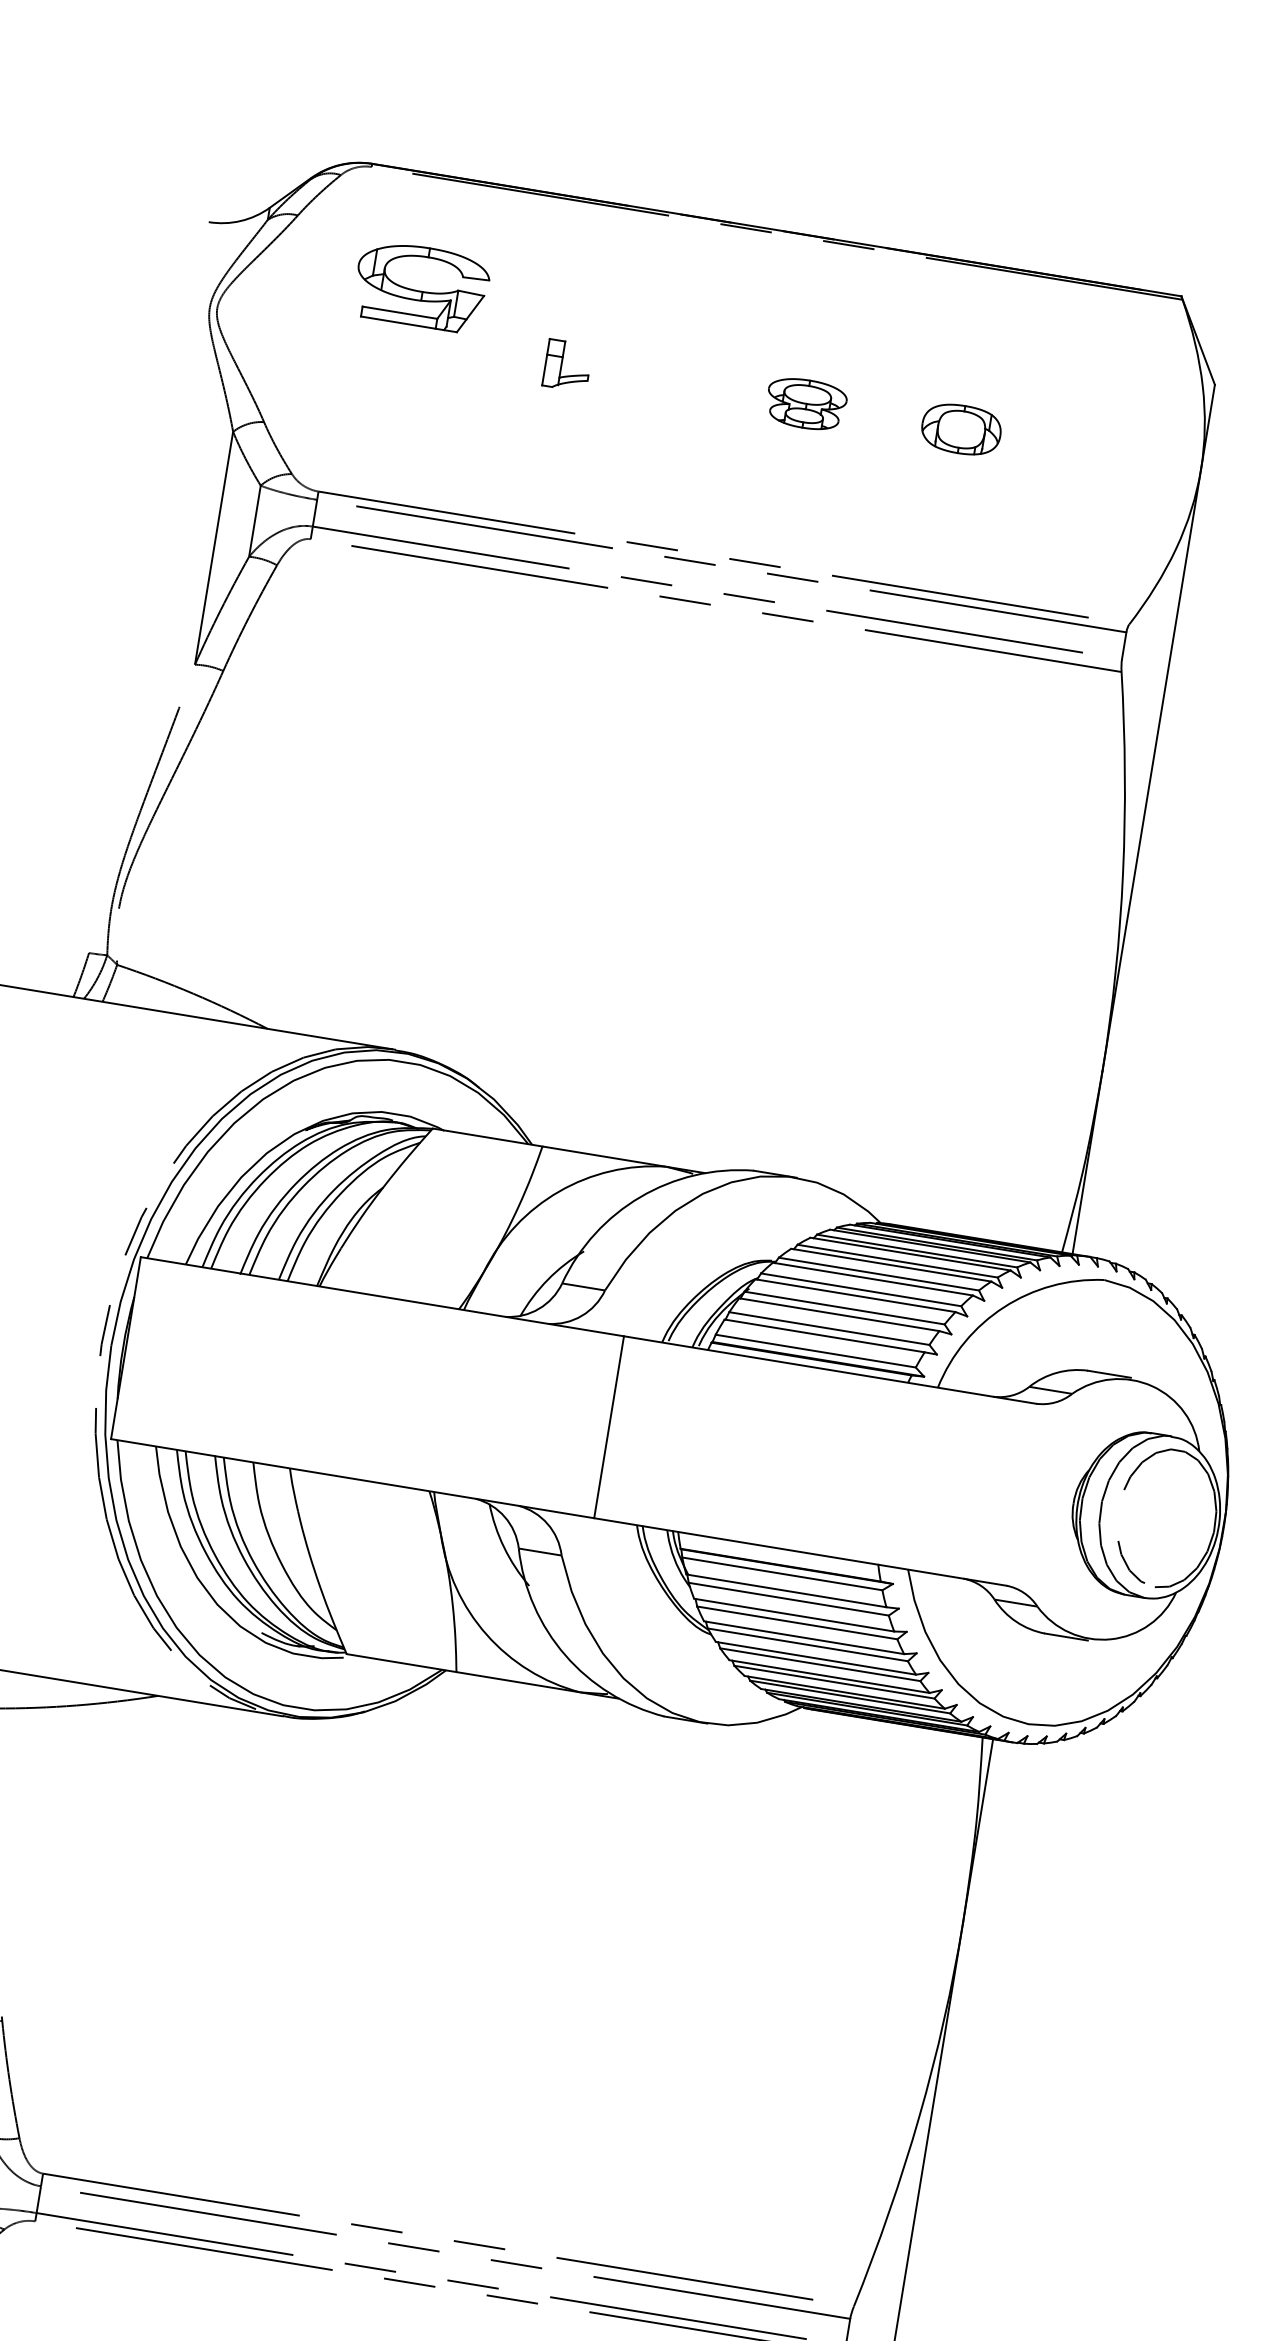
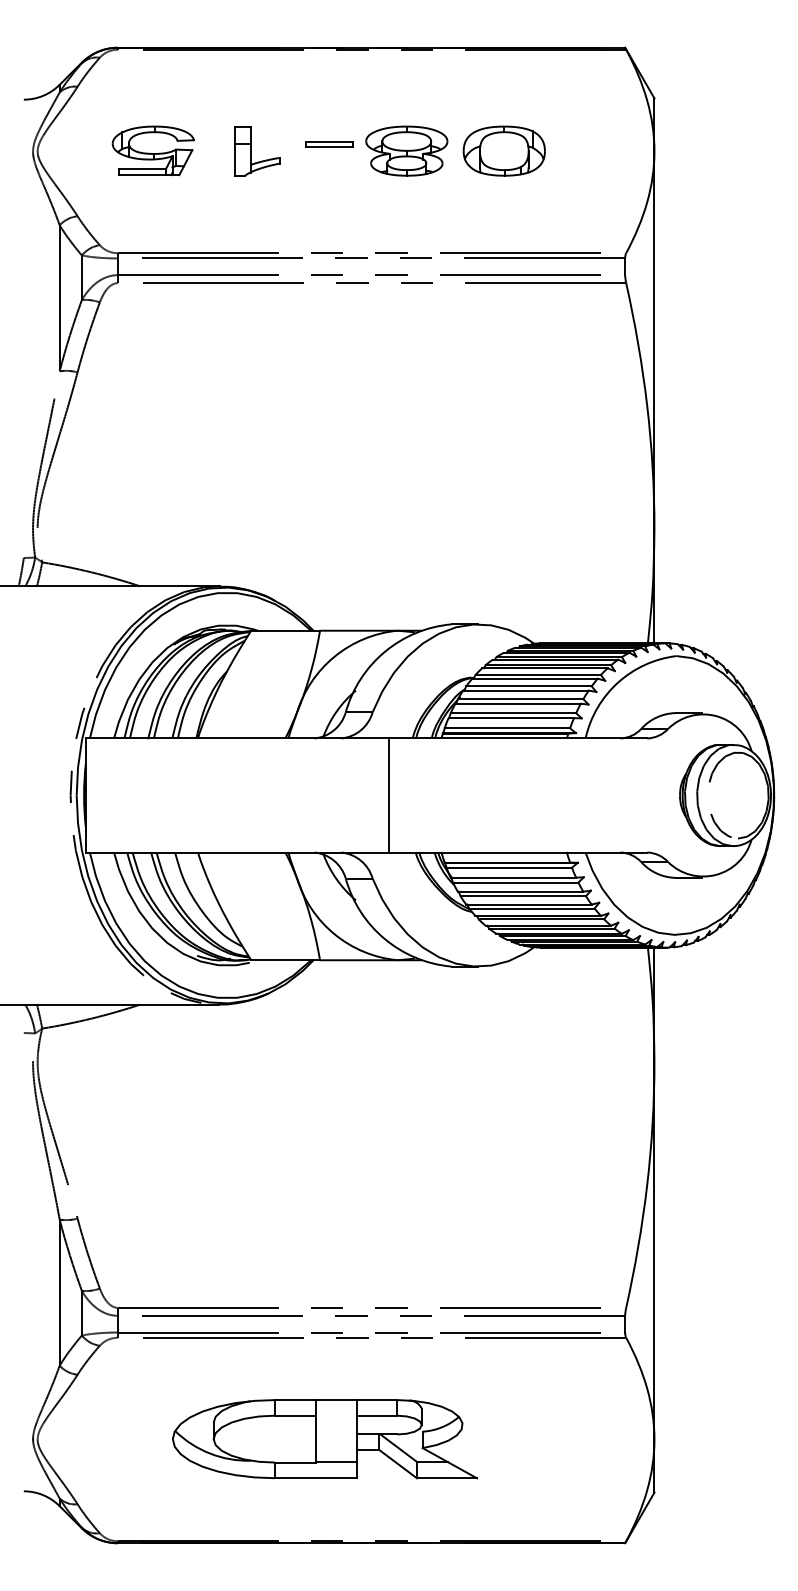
part: (420, 285) -> (152, 150), moved
part: (567, 365) -> (257, 151), size x1.67
part: (684, 373) -> (329, 144), added
part: (805, 403) -> (406, 150), size x1.67
part: (960, 428) -> (503, 150), size x1.67

